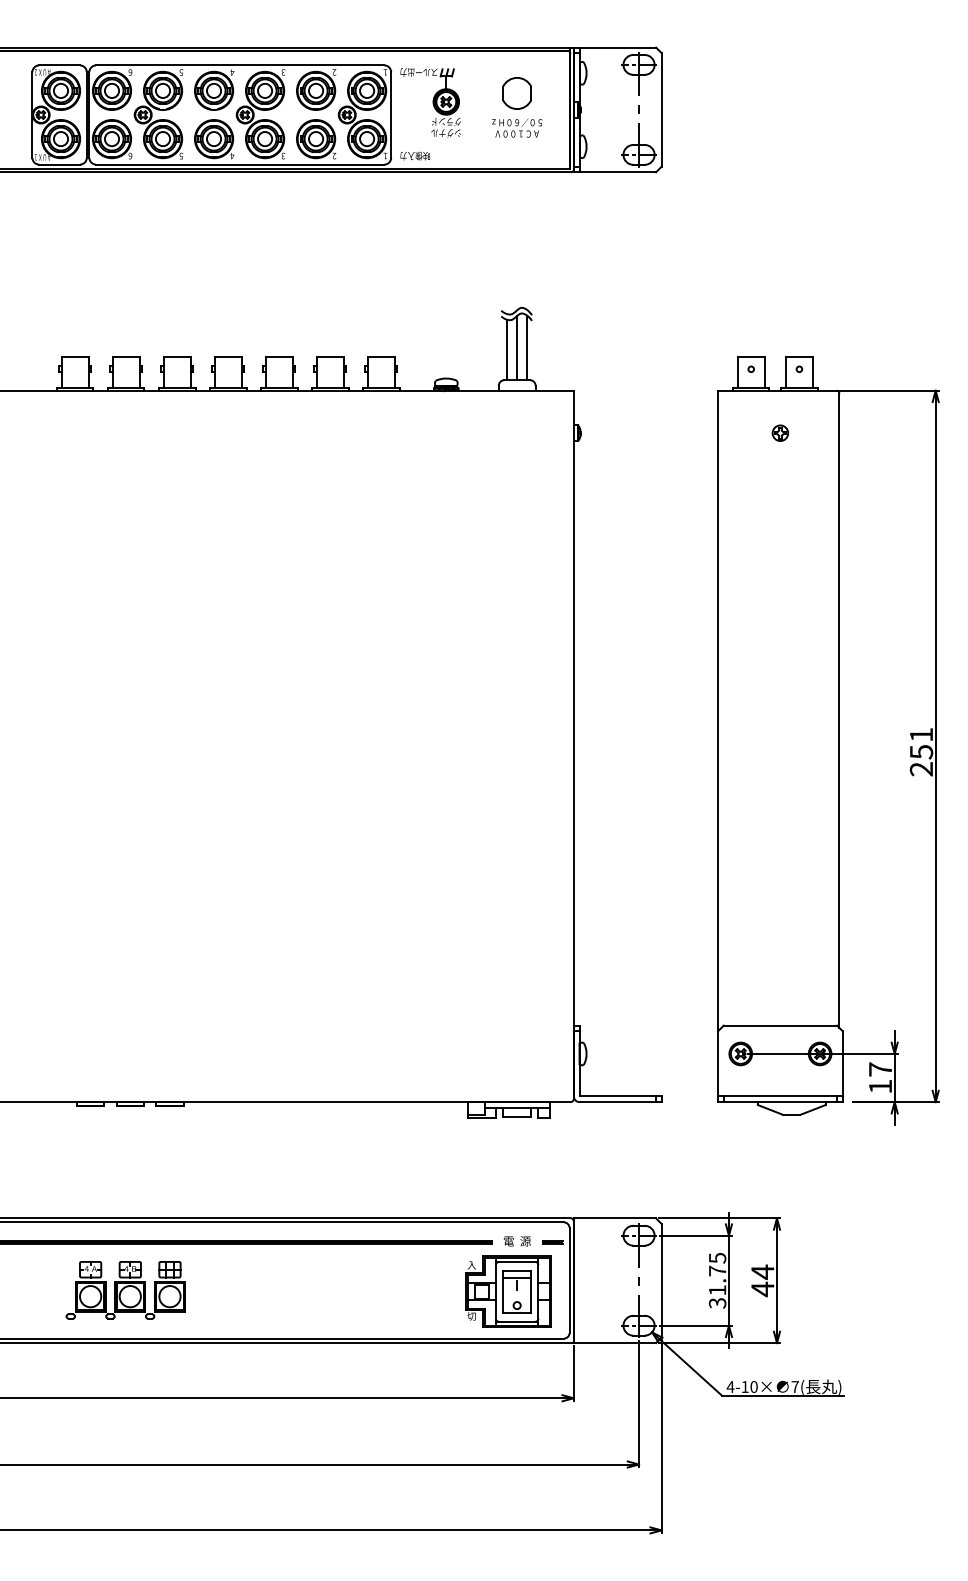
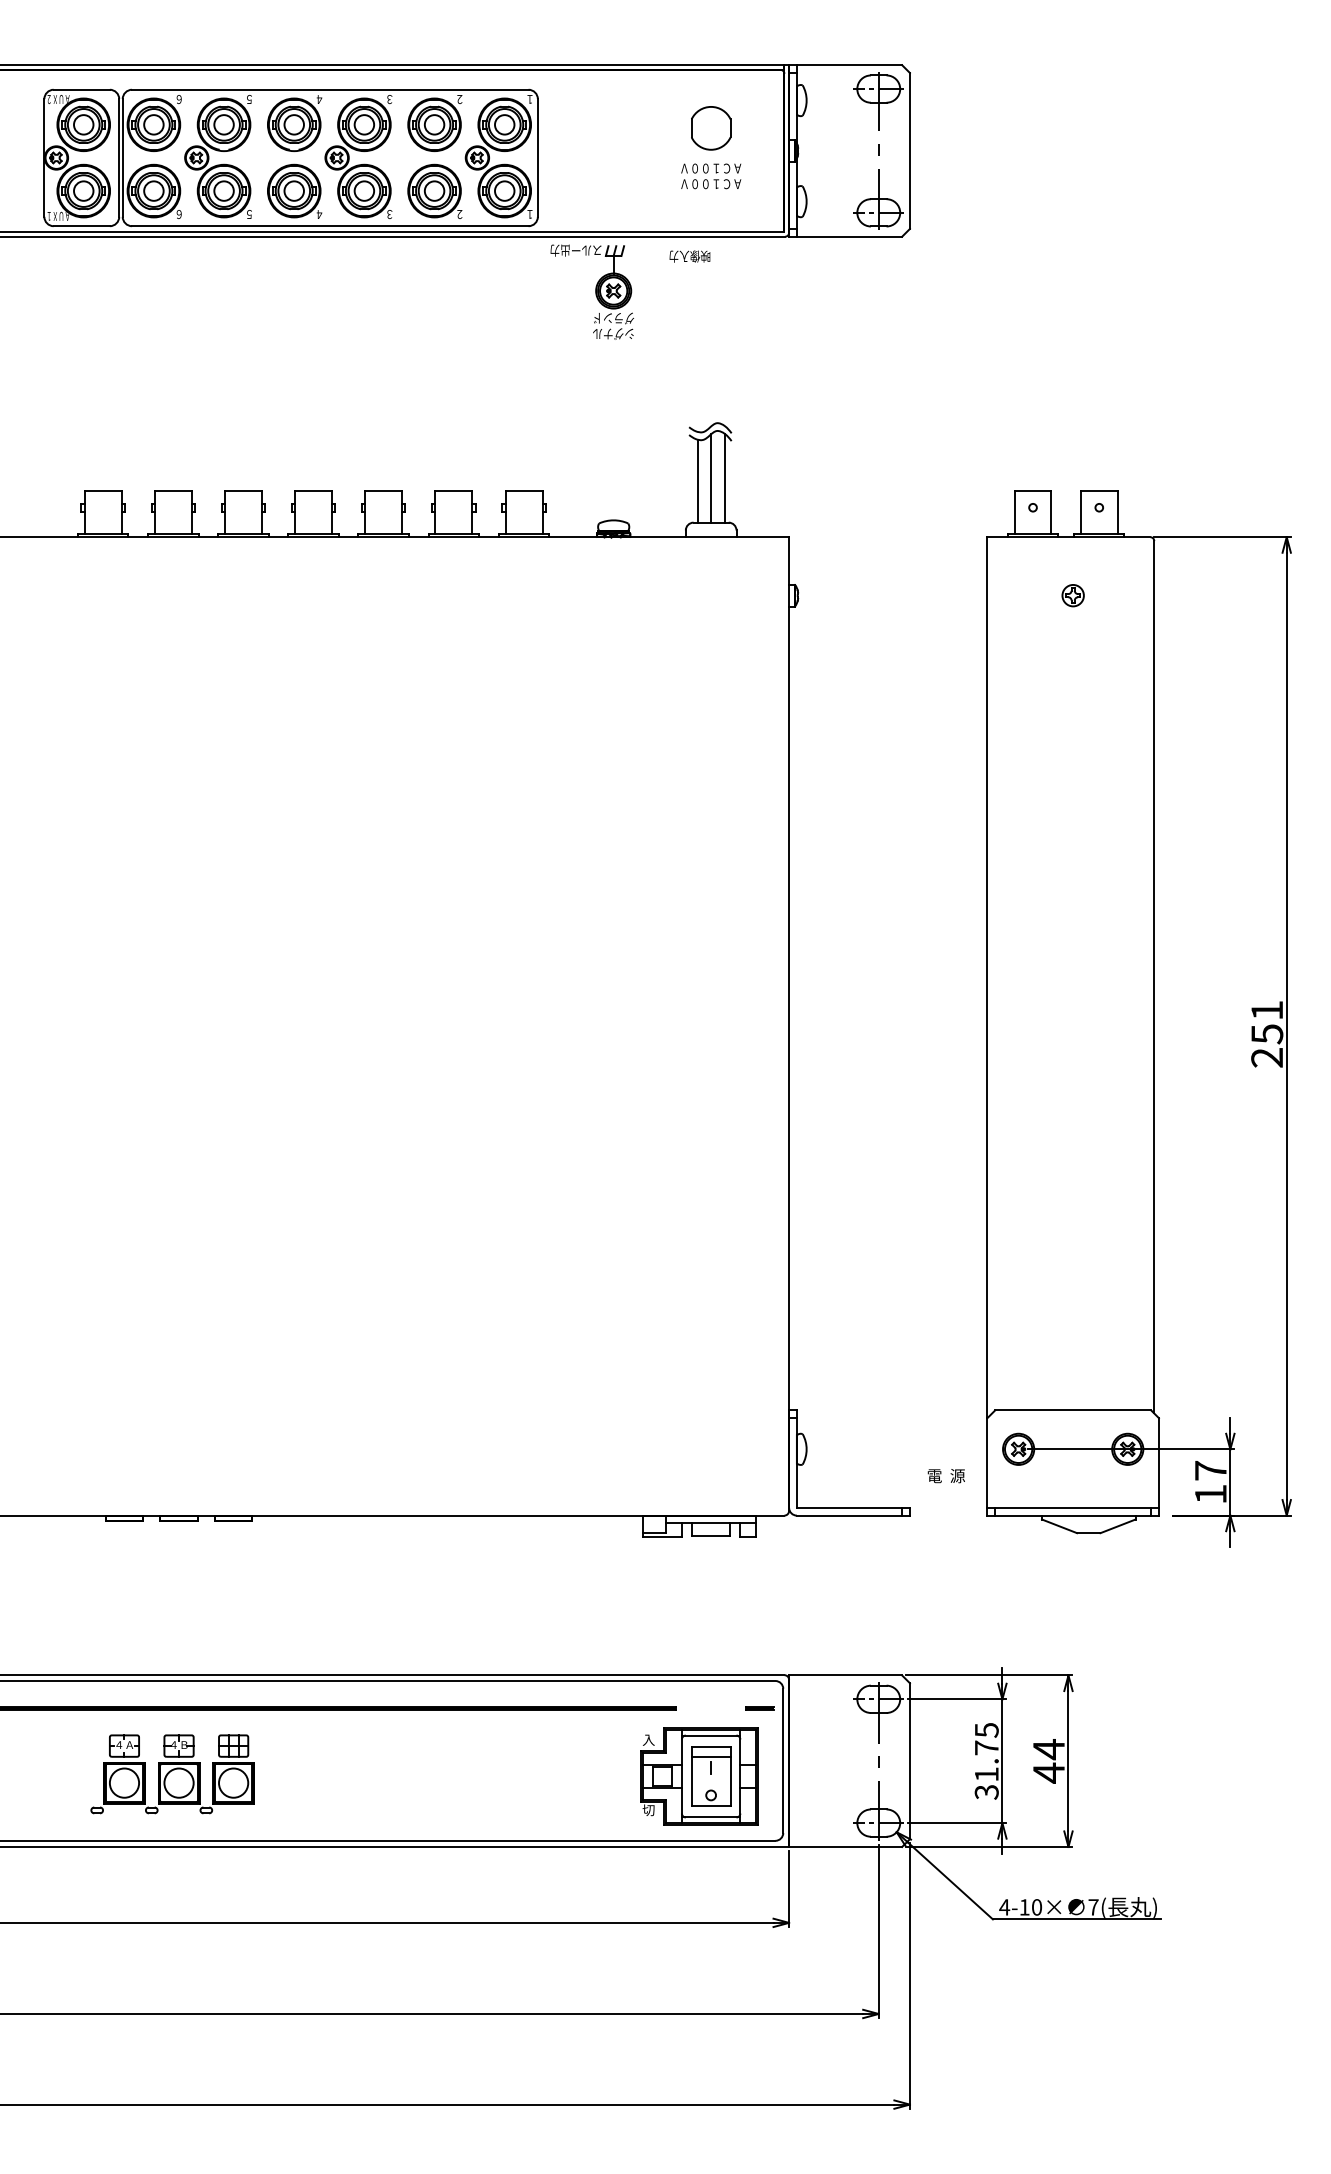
part: (430, 102) -> (591, 291), moved
text: (516, 122) -> (710, 168), ５０／６０Ｈｚ -> ＡＣ１００Ｖ
text: (414, 156) -> (689, 256), moved
text: (516, 1241) -> (945, 1476), moved

